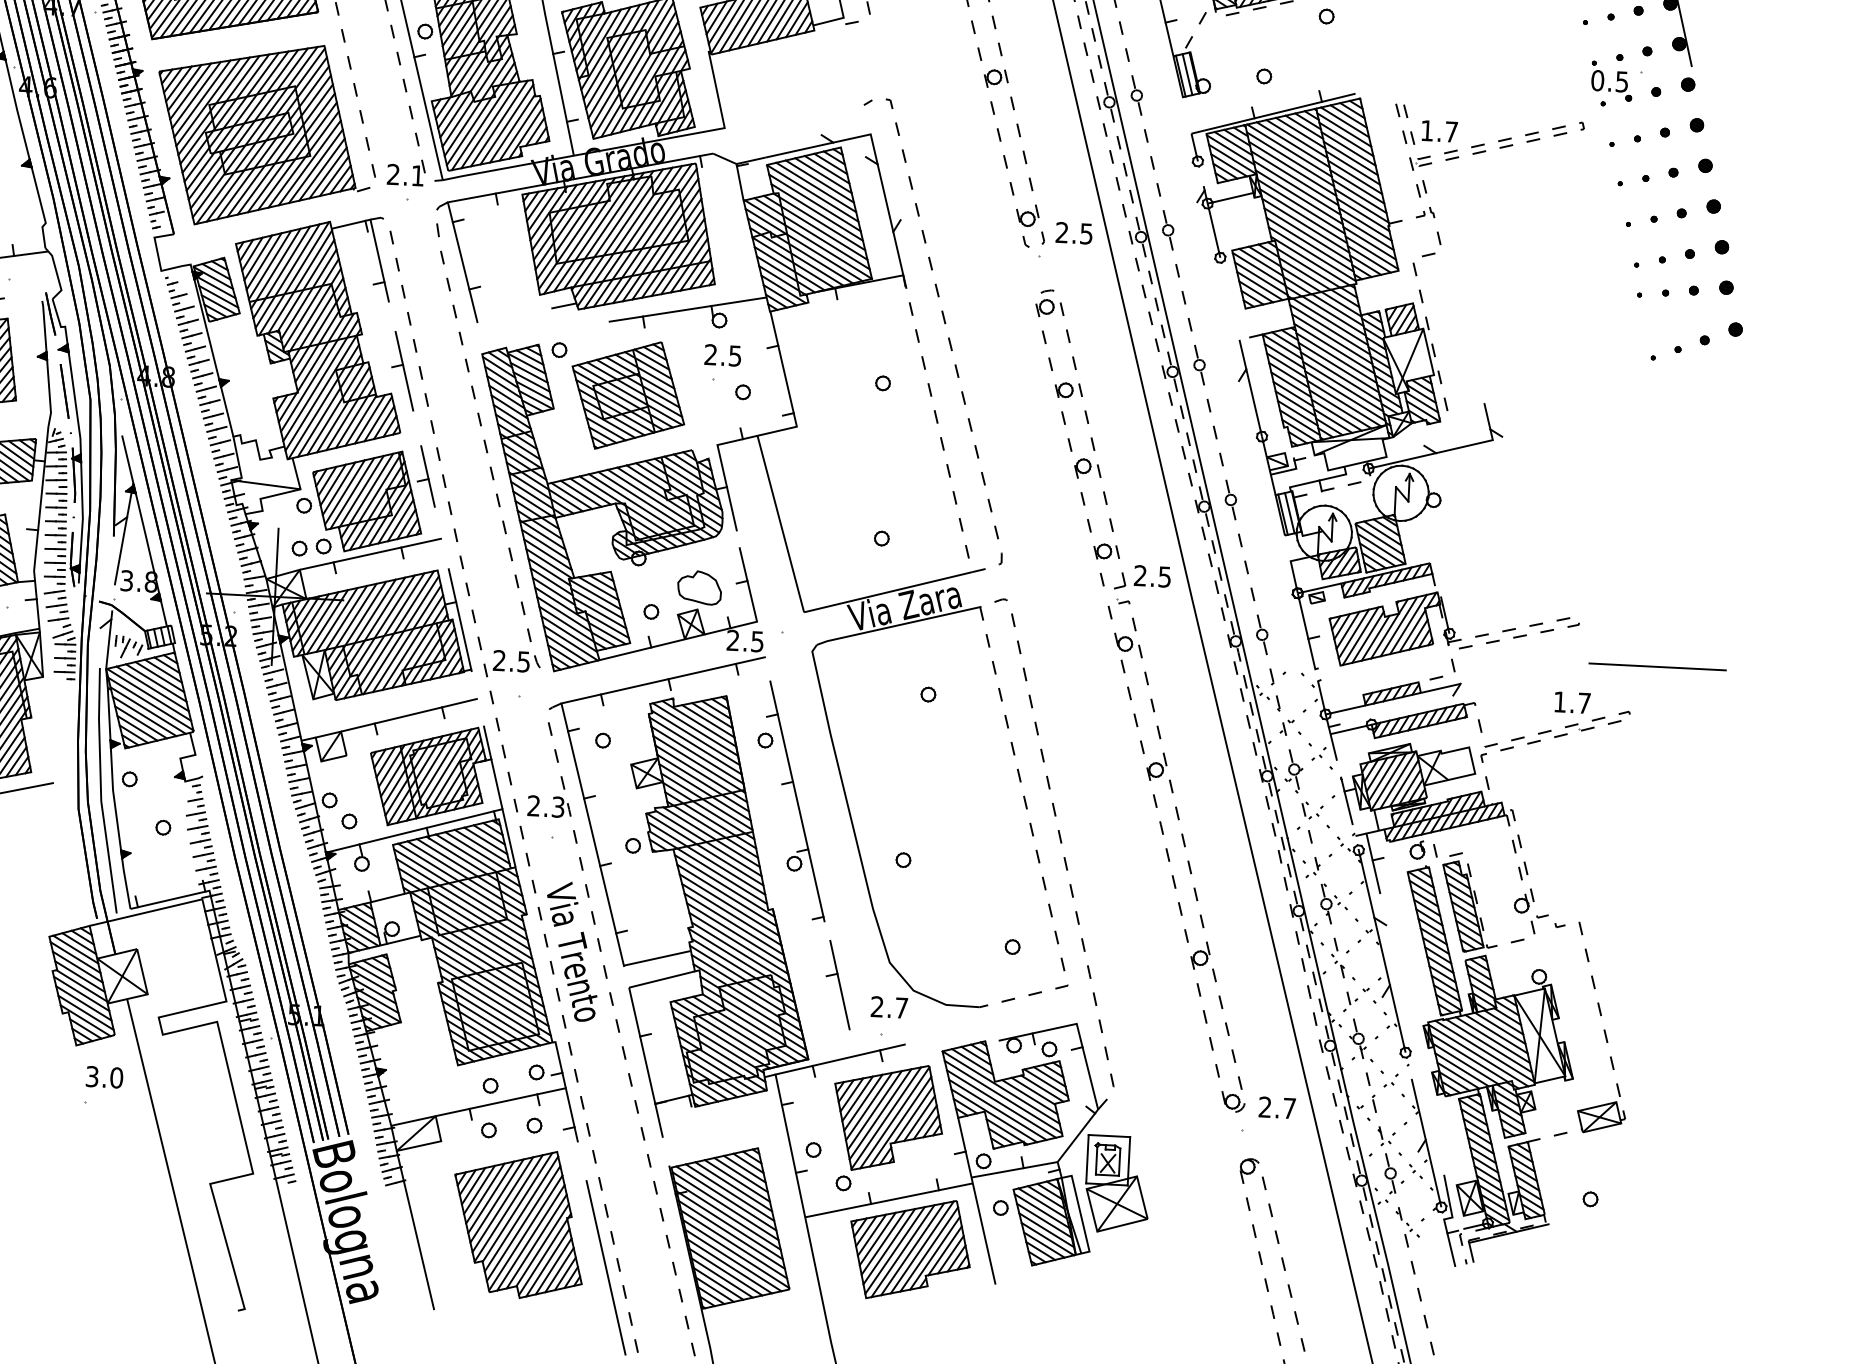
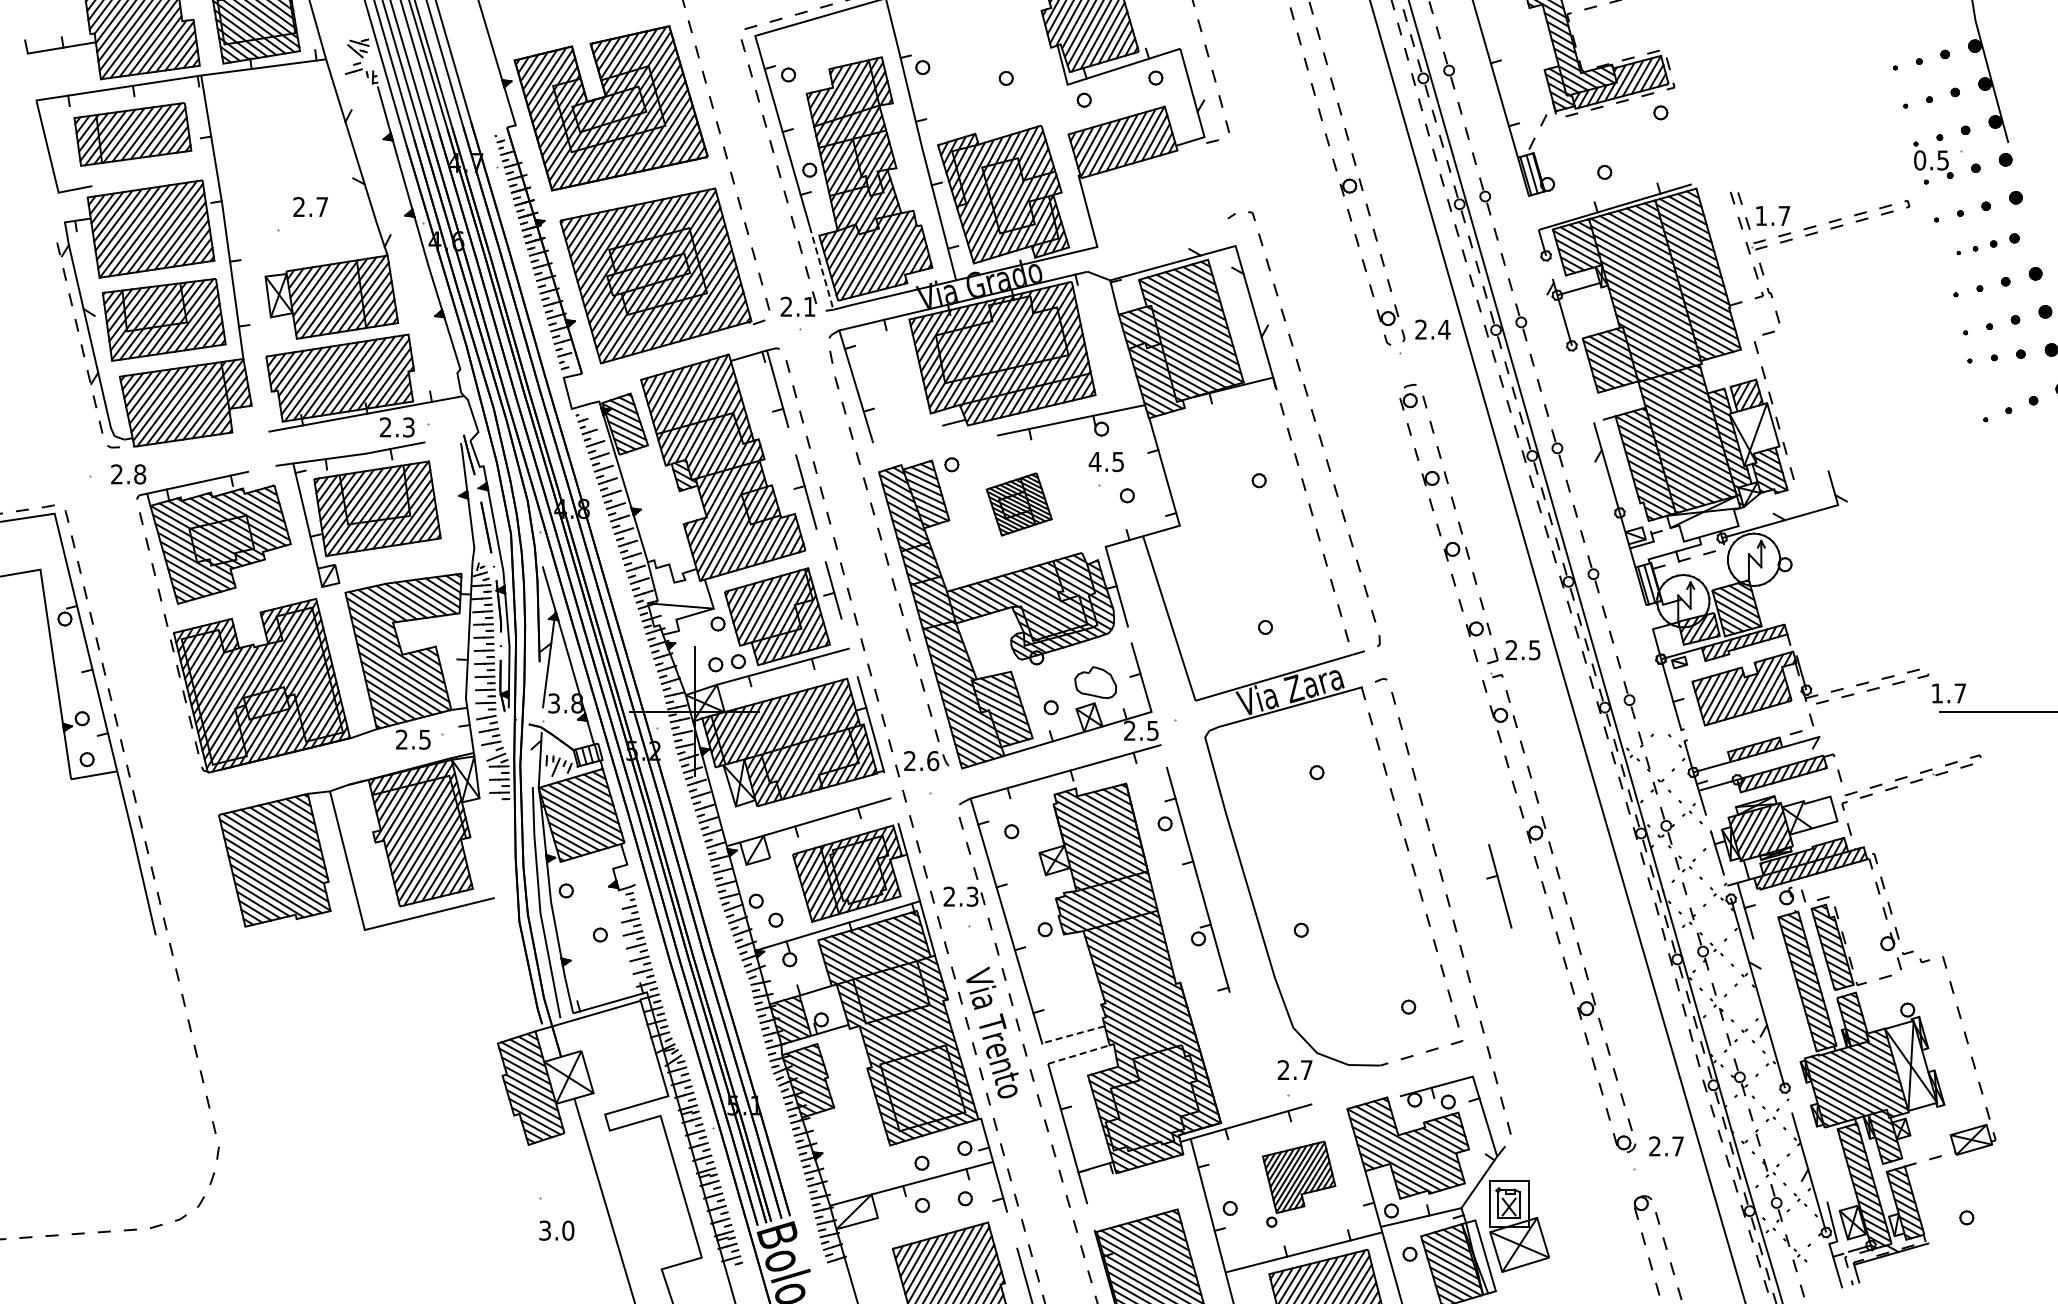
line: (432, 136) -> (821, 268), solid -> dashed
part: (1664, 173) -> (1987, 244), size x0.7
text: (1085, 233) -> (1443, 329), 2.5 -> 2.4
text: (710, 354) -> (1094, 461), 2.5 -> 4.5
part: (628, 395) -> (1019, 504), size x0.6
text: (524, 662) -> (933, 761), 2.5 -> 2.6
text: (1571, 702) -> (1948, 693), moved
line: (657, 958) -> (1073, 1034), solid -> dashed
line: (662, 979) -> (1079, 1054), solid -> dashed
part: (839, 985) -> (1499, 886), moved
text: (104, 1077) -> (556, 1230), moved
part: (886, 1127) -> (1298, 1183), size x0.7

